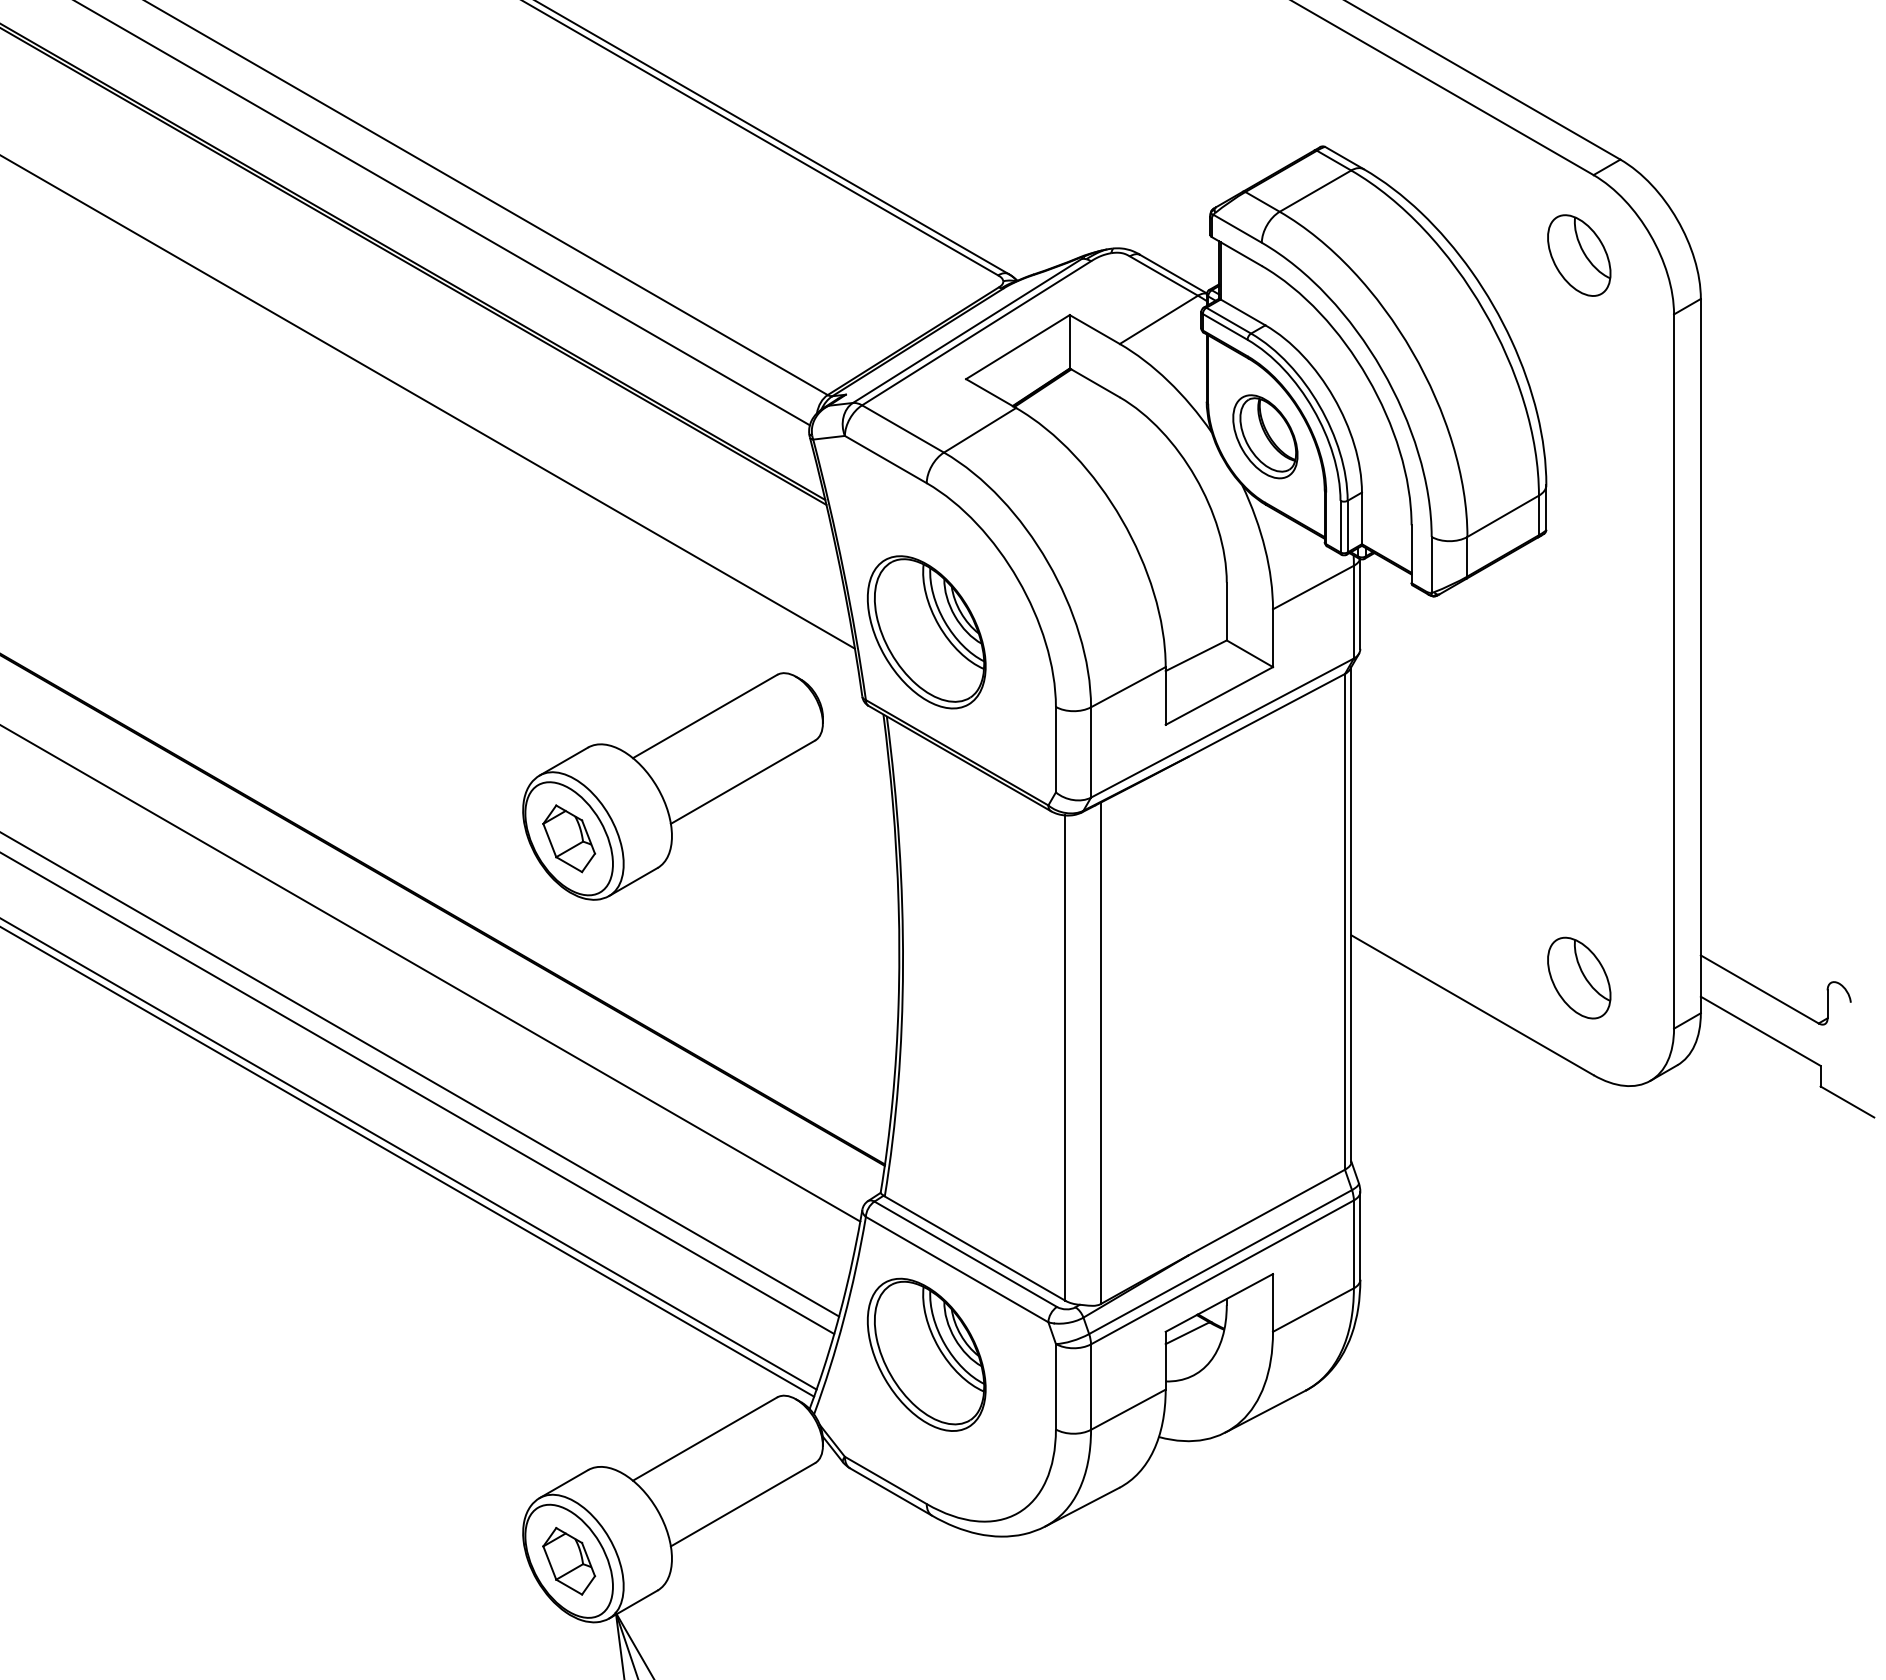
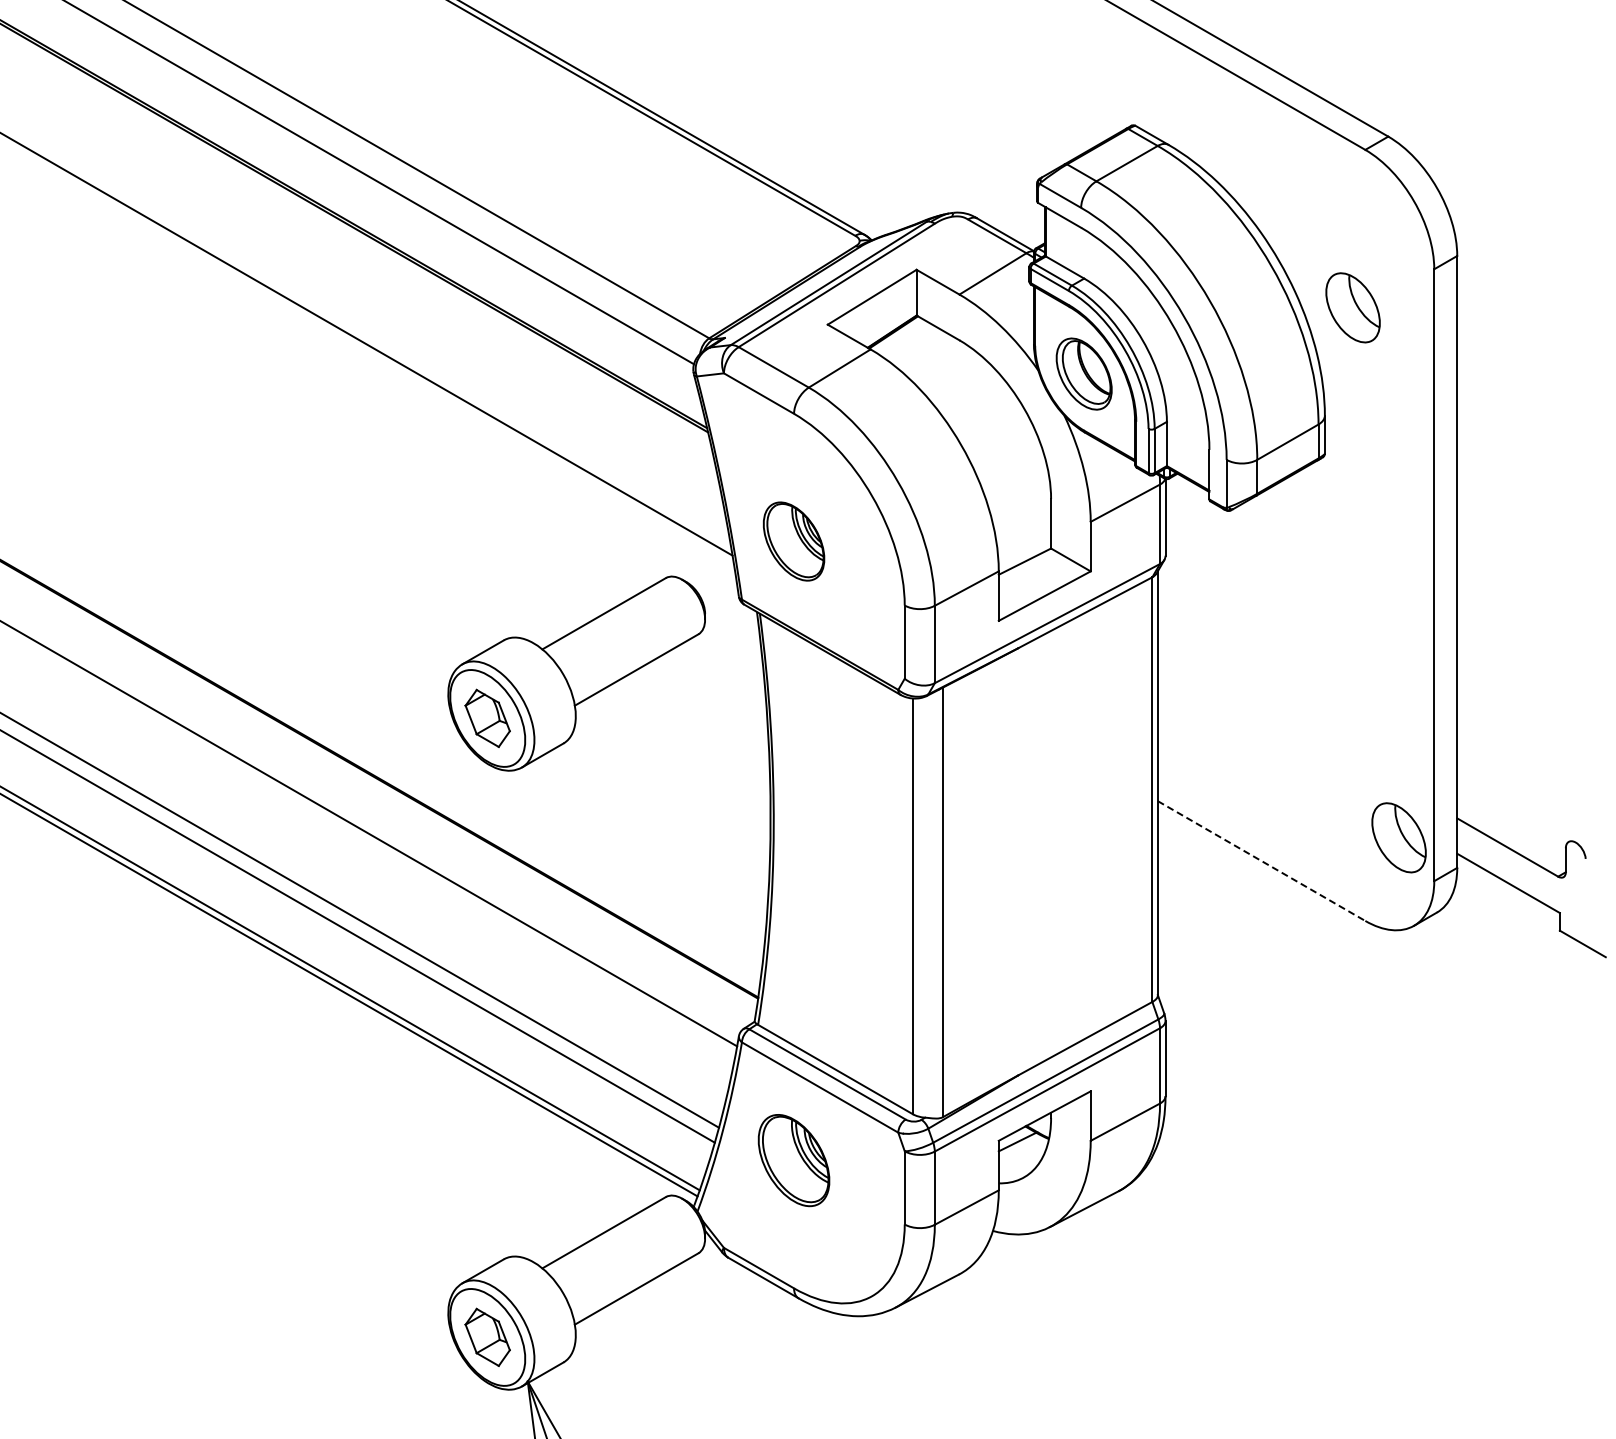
part: (1578, 255) -> (1352, 307), moved
part: (926, 632) -> (793, 541), size x0.6
part: (1578, 977) -> (1398, 837), moved
line: (1472, 1005) -> (1261, 861), solid -> dashed
part: (926, 1354) -> (793, 1160), size x0.7

